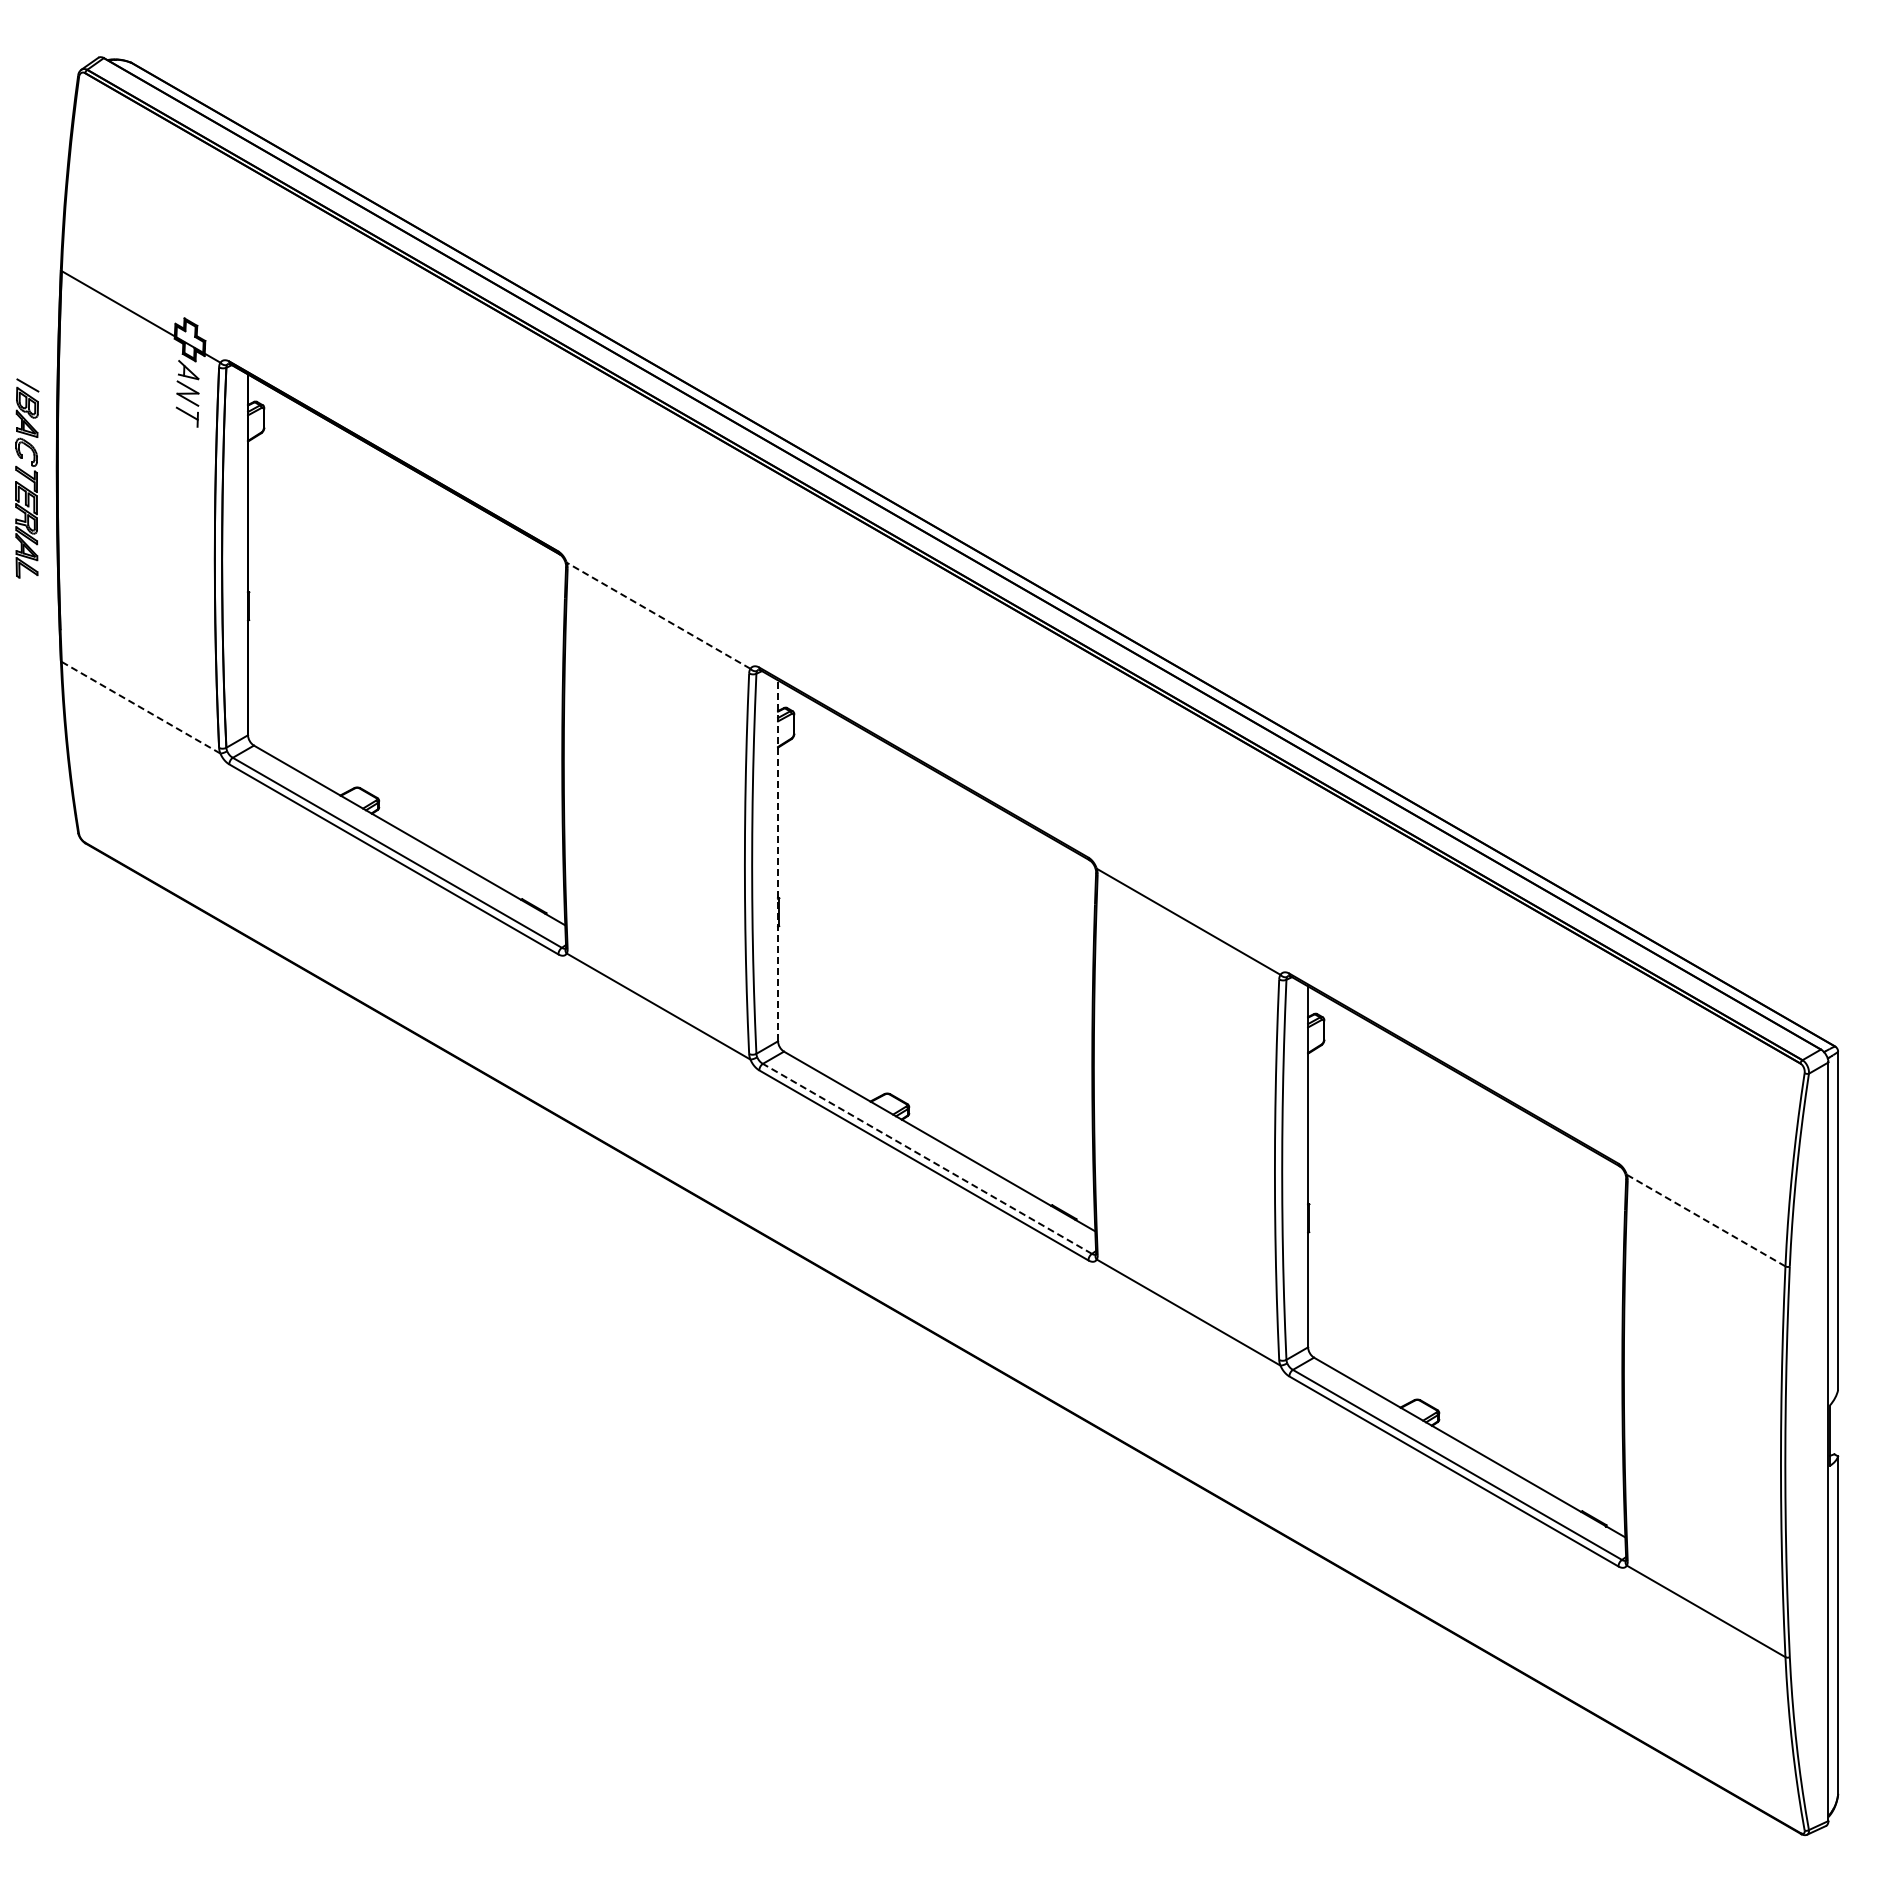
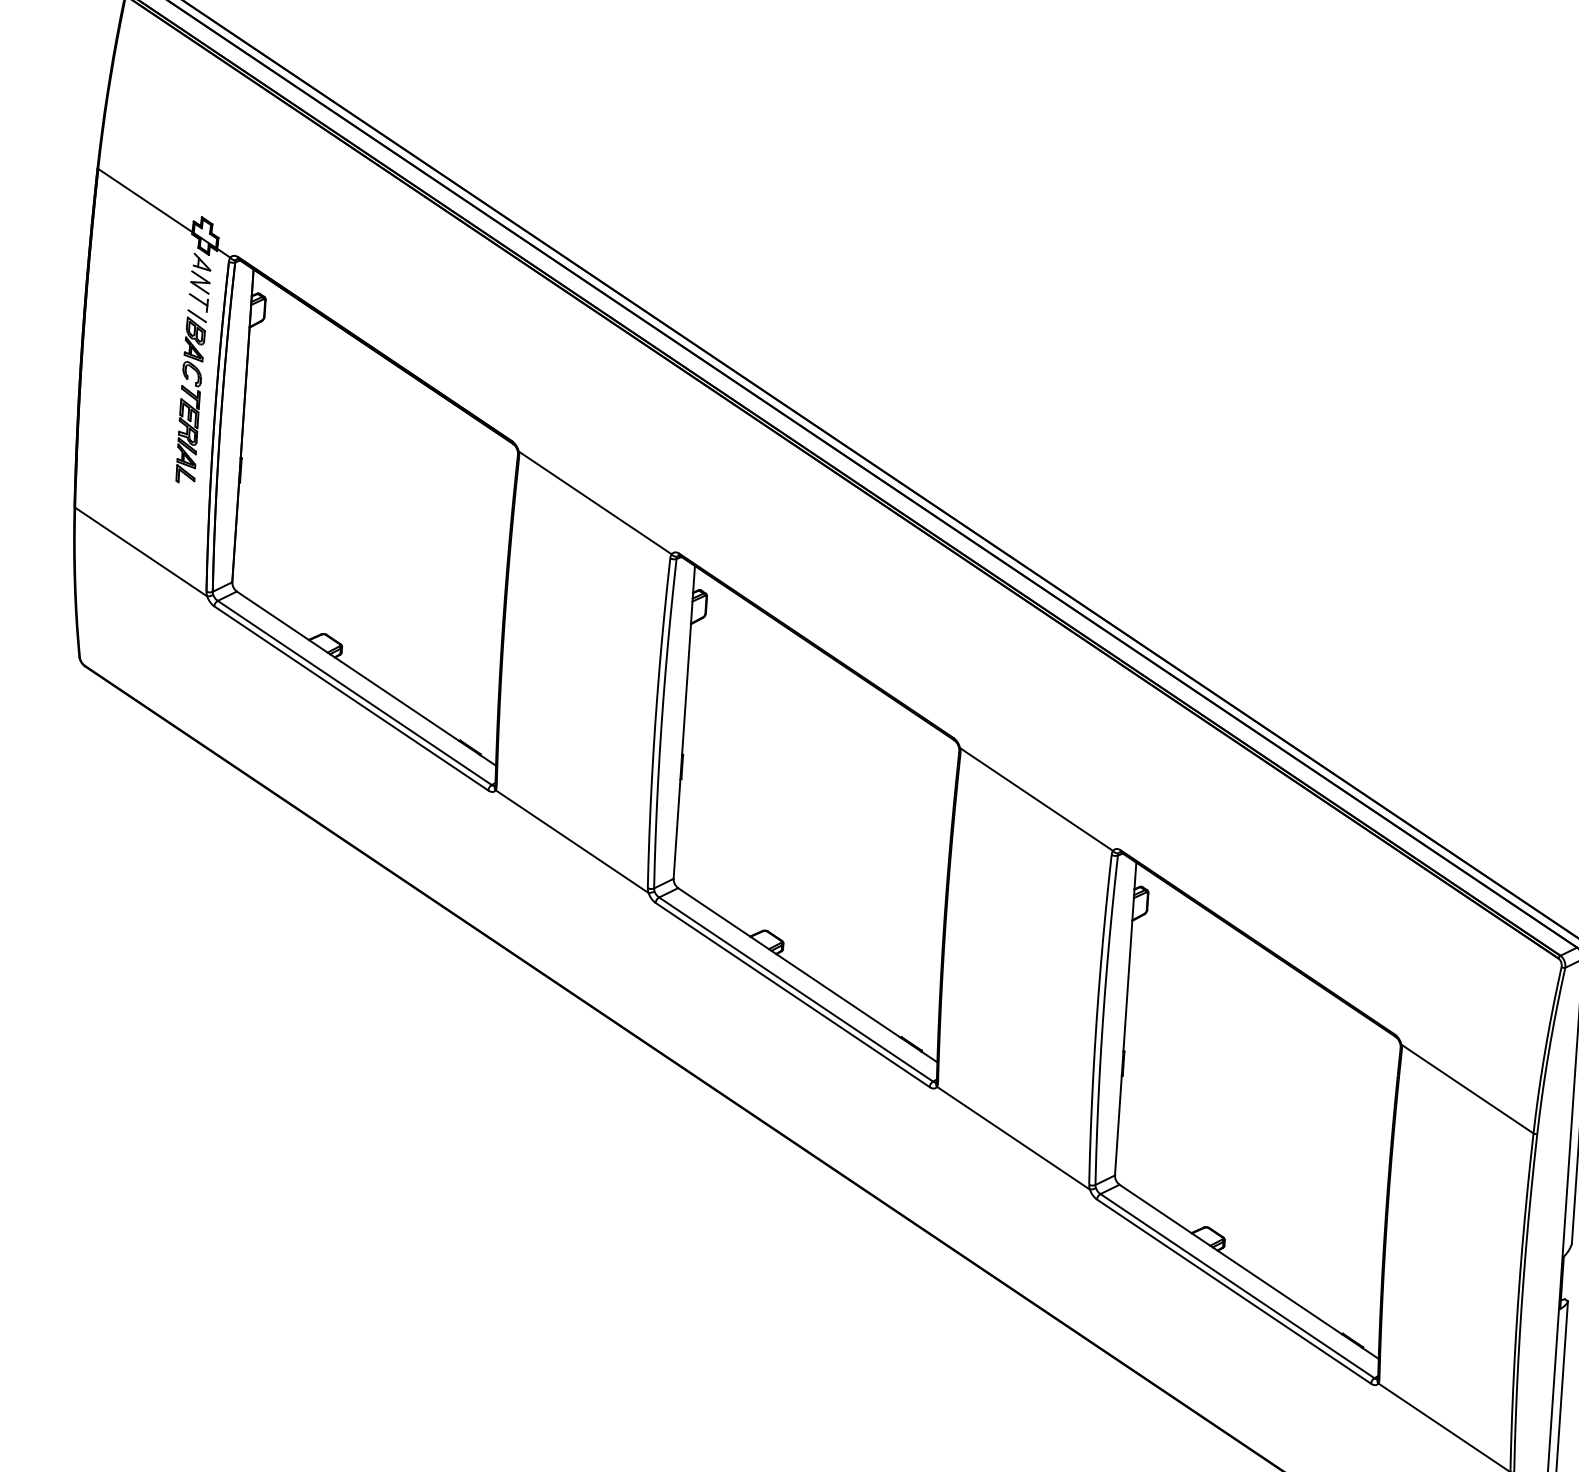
part: (27, 478) -> (191, 396), moved
line: (658, 615) -> (595, 502), dashed -> solid
line: (141, 707) -> (141, 551), dashed -> solid
line: (778, 860) -> (684, 722), dashed -> solid
line: (927, 1158) -> (796, 989), dashed -> solid
line: (1706, 1220) -> (1467, 1089), dashed -> solid

